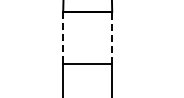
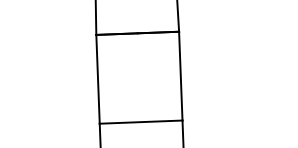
line: (112, 37) -> (181, 75), dashed -> solid
line: (63, 38) -> (98, 79), dashed -> solid

